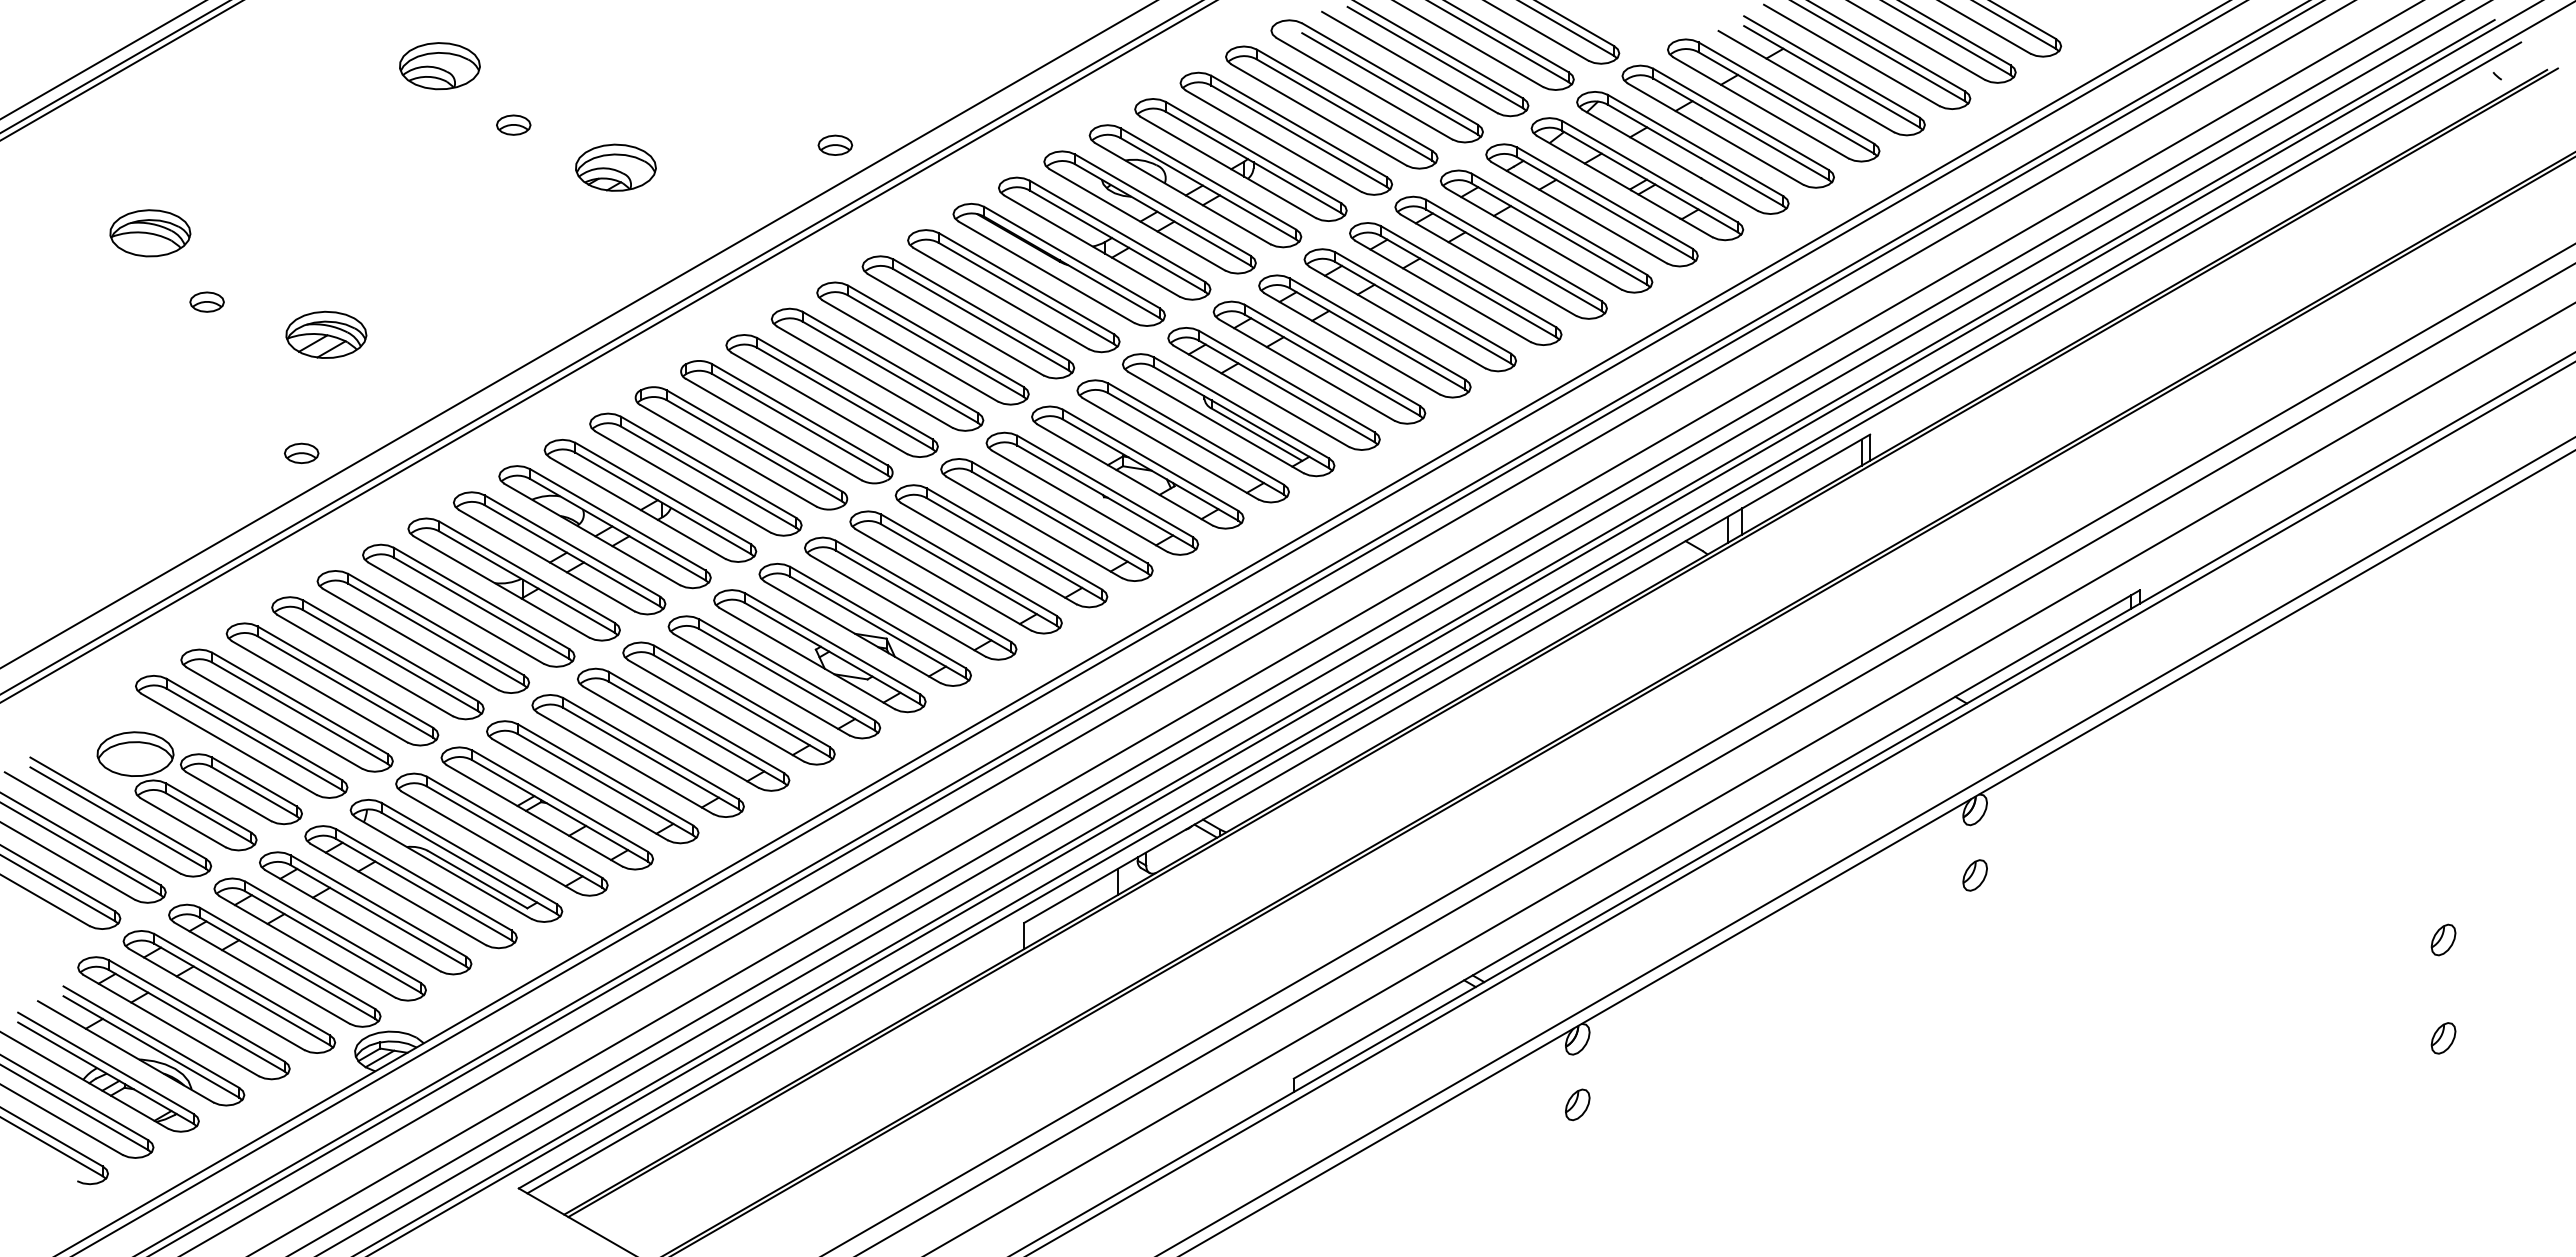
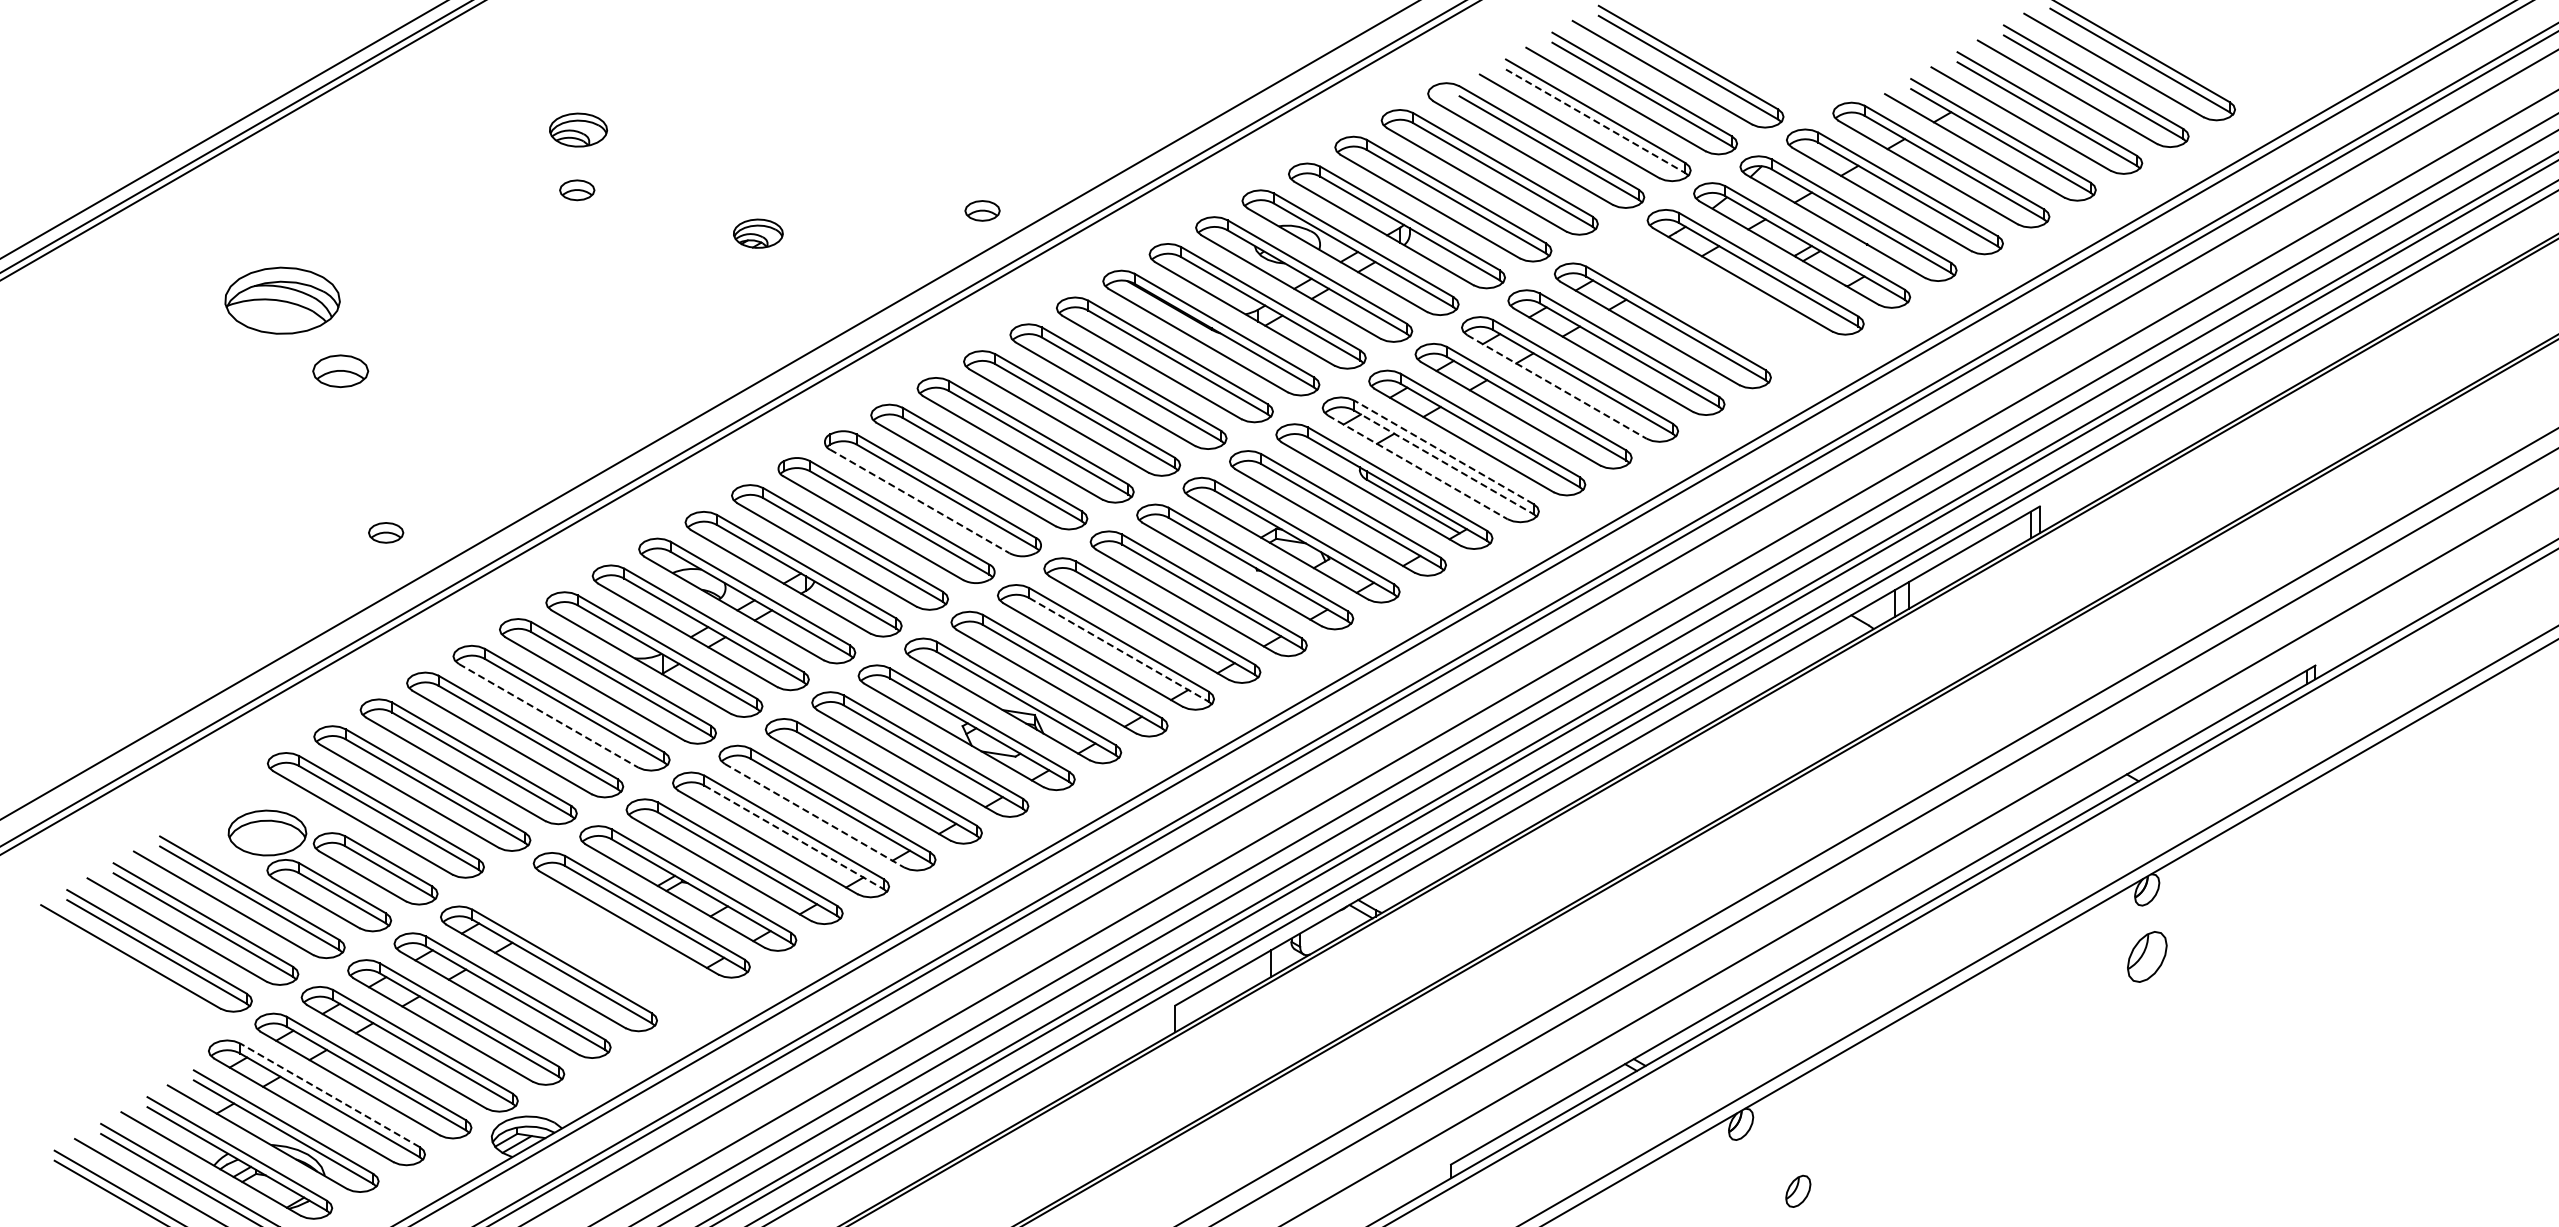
line: (1435, 57) -> (1595, 121), solid -> dashed
part: (439, 66) -> (578, 130), size x0.7
part: (513, 124) -> (577, 189), moved
part: (615, 167) -> (757, 233), size x0.6
part: (1546, 231) -> (1709, 298), removed
part: (150, 233) -> (282, 301), size x1.4
part: (206, 301) -> (339, 370), size x1.6
line: (1397, 317) -> (1556, 386), solid -> dashed
part: (326, 334) -> (462, 404), removed
line: (1286, 381) -> (1443, 452), solid -> dashed
line: (1287, 391) -> (1444, 462), solid -> dashed
line: (1261, 396) -> (1417, 467), solid -> dashed
line: (774, 429) -> (920, 501), solid -> dashed
part: (301, 452) -> (385, 531), moved
line: (969, 575) -> (1119, 650), solid -> dashed
line: (411, 639) -> (549, 715), solid -> dashed
line: (671, 737) -> (815, 815), solid -> dashed
line: (651, 758) -> (794, 837), solid -> dashed
part: (456, 860) -> (595, 941), removed
part: (1974, 875) -> (2146, 956), size x1.6
line: (196, 1010) -> (329, 1094), solid -> dashed
part: (1577, 1104) -> (1798, 1190), moved

